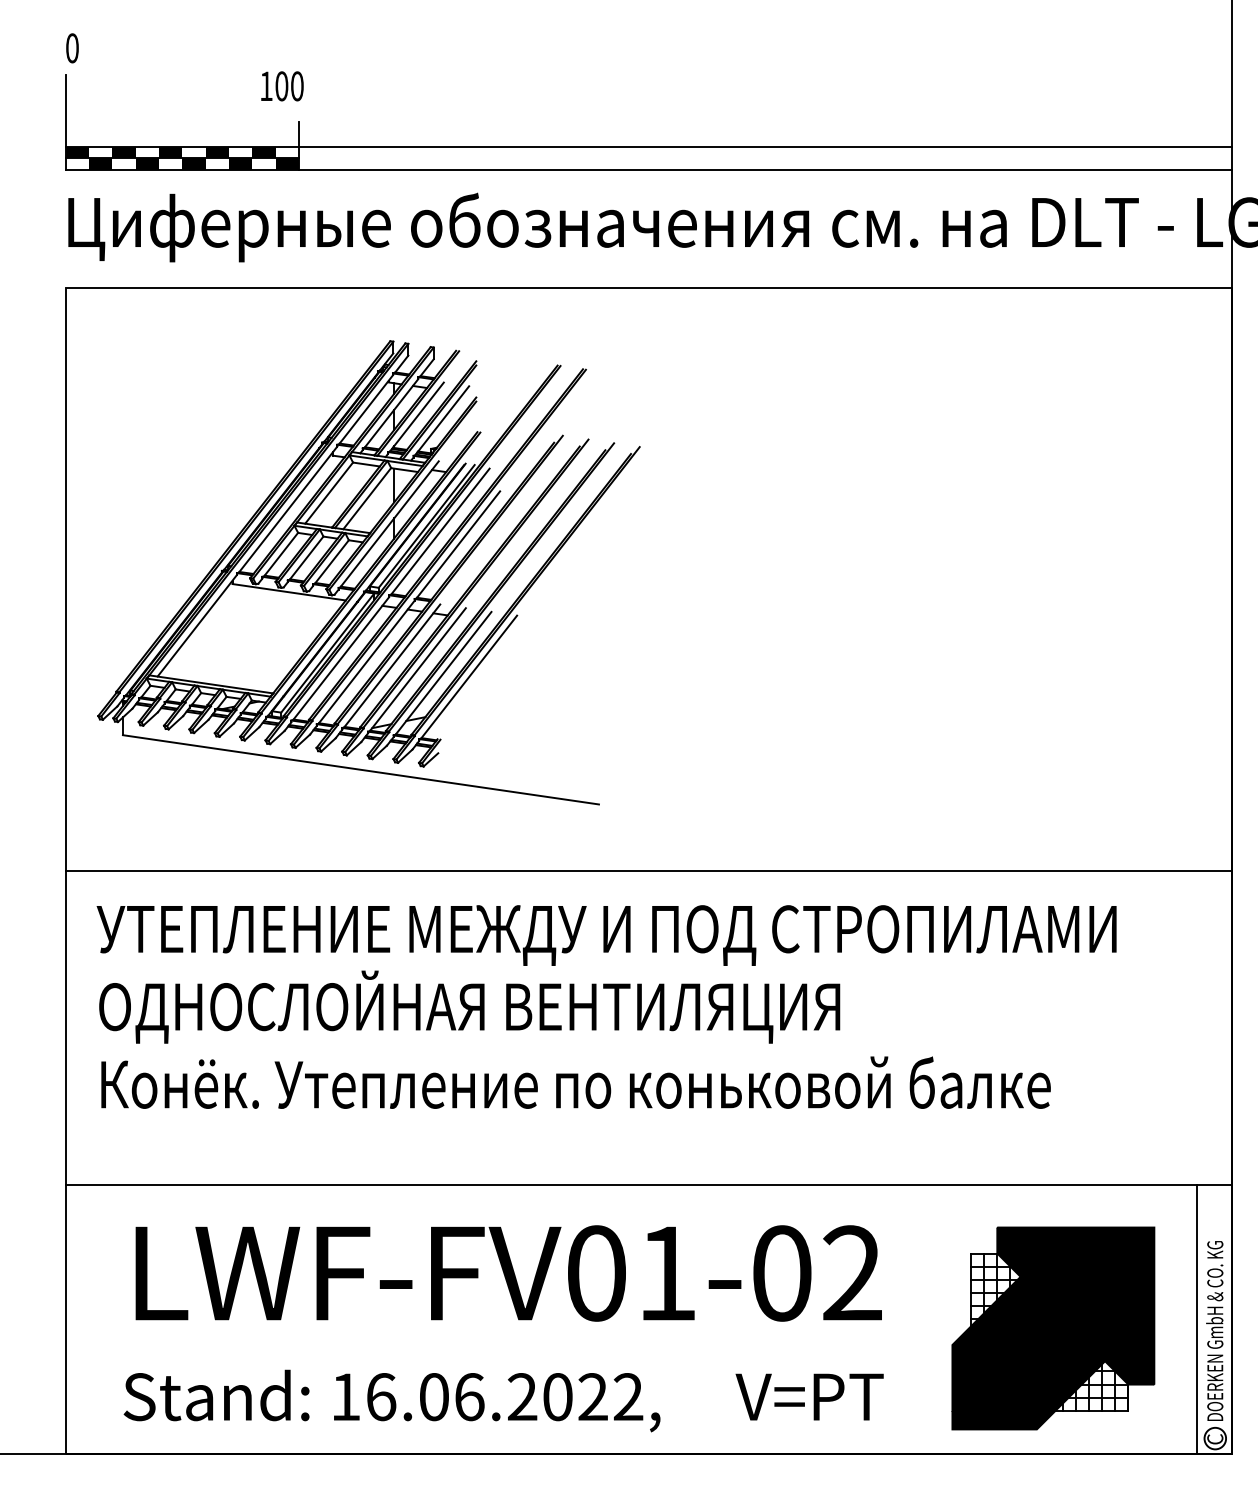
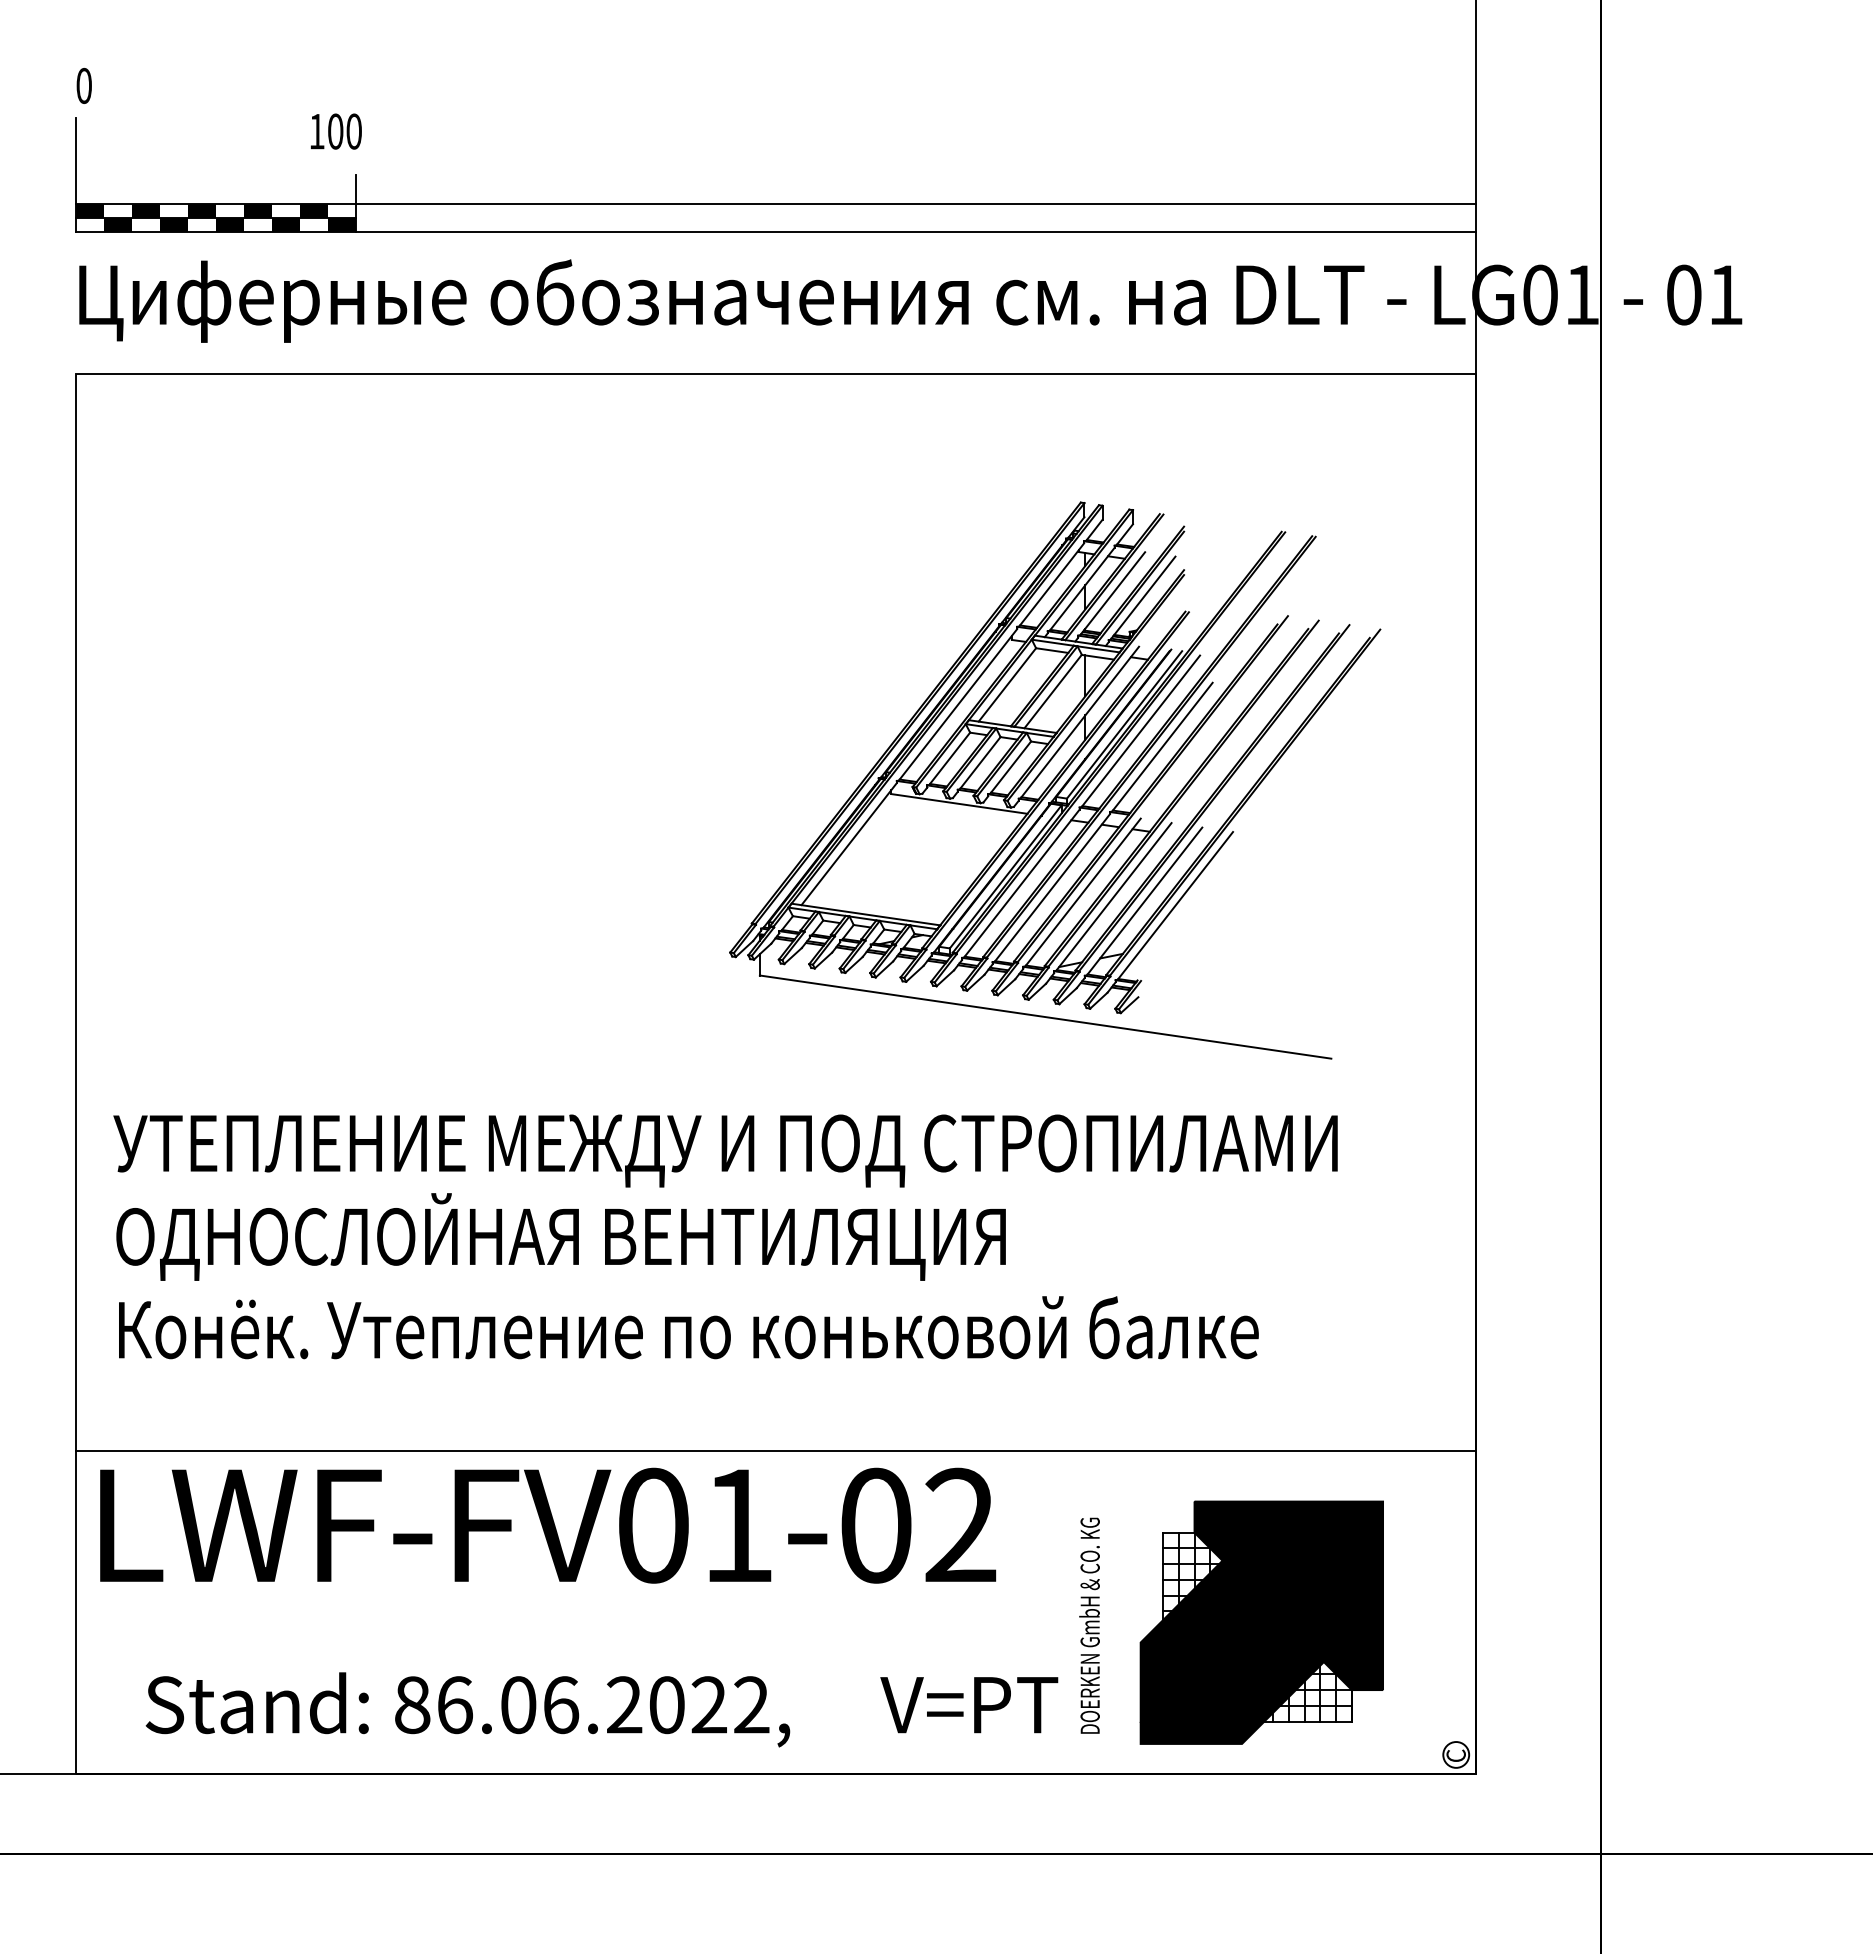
part: (369, 572) -> (1055, 780), moved
line: (649, 870) -> (776, 1073), removed
text: (509, 1273) -> (548, 1525), moved
line: (1196, 1319) -> (1433, 1611), removed
text: (1214, 1330) -> (1089, 1625), moved
text: (345, 1397) -> (412, 1705), 16.06.2022, -> 86.06.2022,

